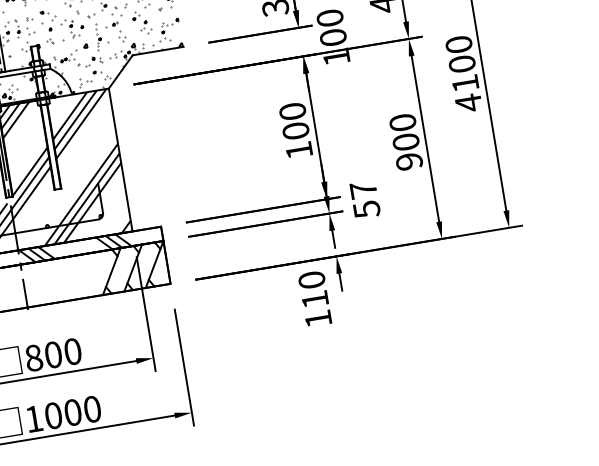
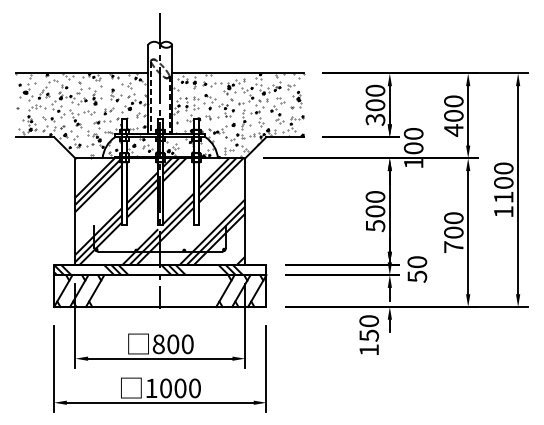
text: (468, 102) -> (503, 211), 4100 -> 1100
text: (299, 151) -> (375, 226), 100 -> 500
text: (408, 162) -> (453, 247), 900 -> 700
text: (363, 190) -> (417, 262), 57 -> 50
text: (315, 299) -> (369, 335), 110 -> 150

